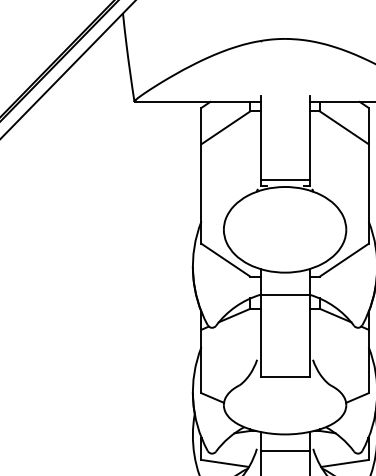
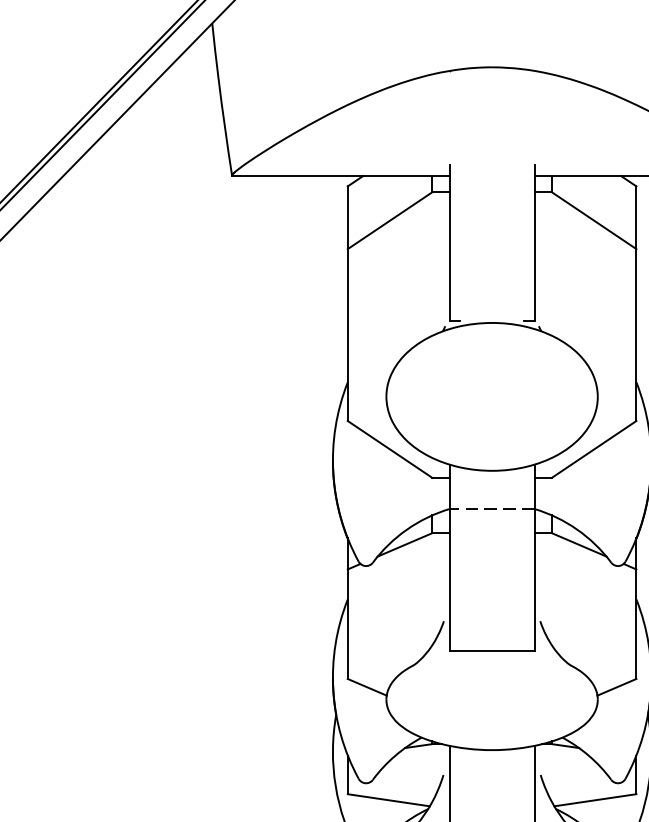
line: (284, 180) -> (491, 311), removed
line: (285, 294) -> (492, 508), solid -> dashed
line: (284, 450) -> (491, 777), removed

